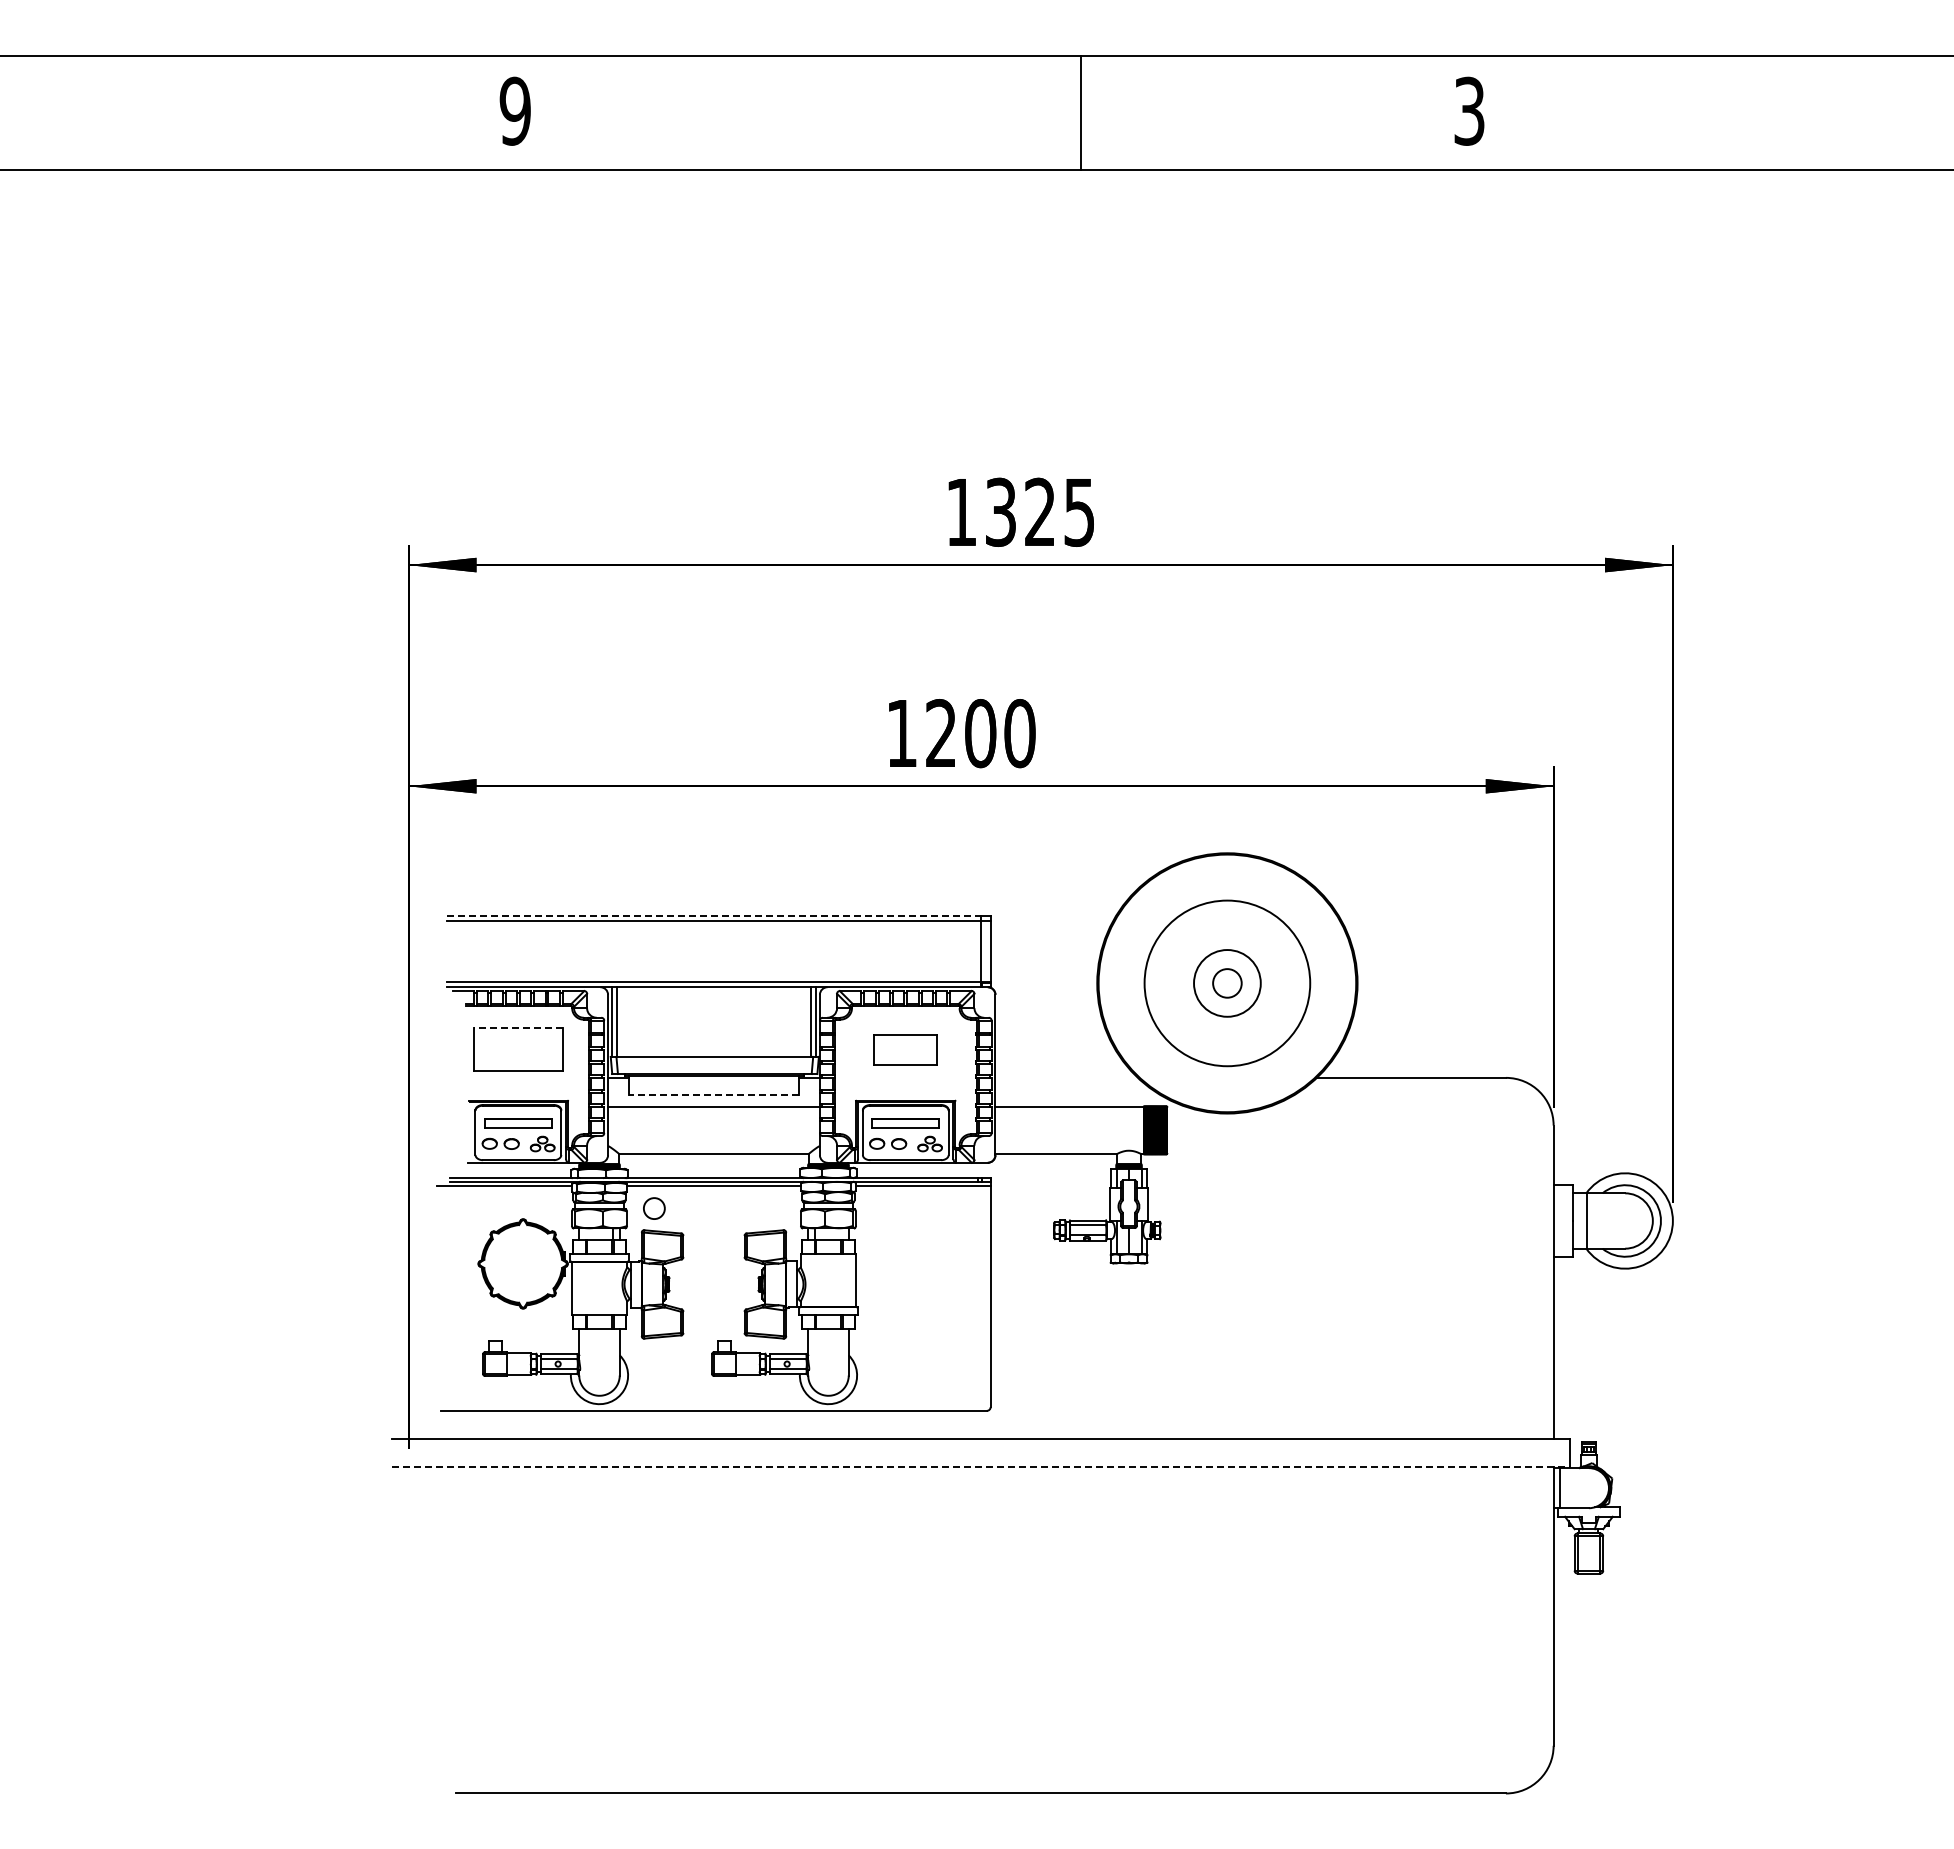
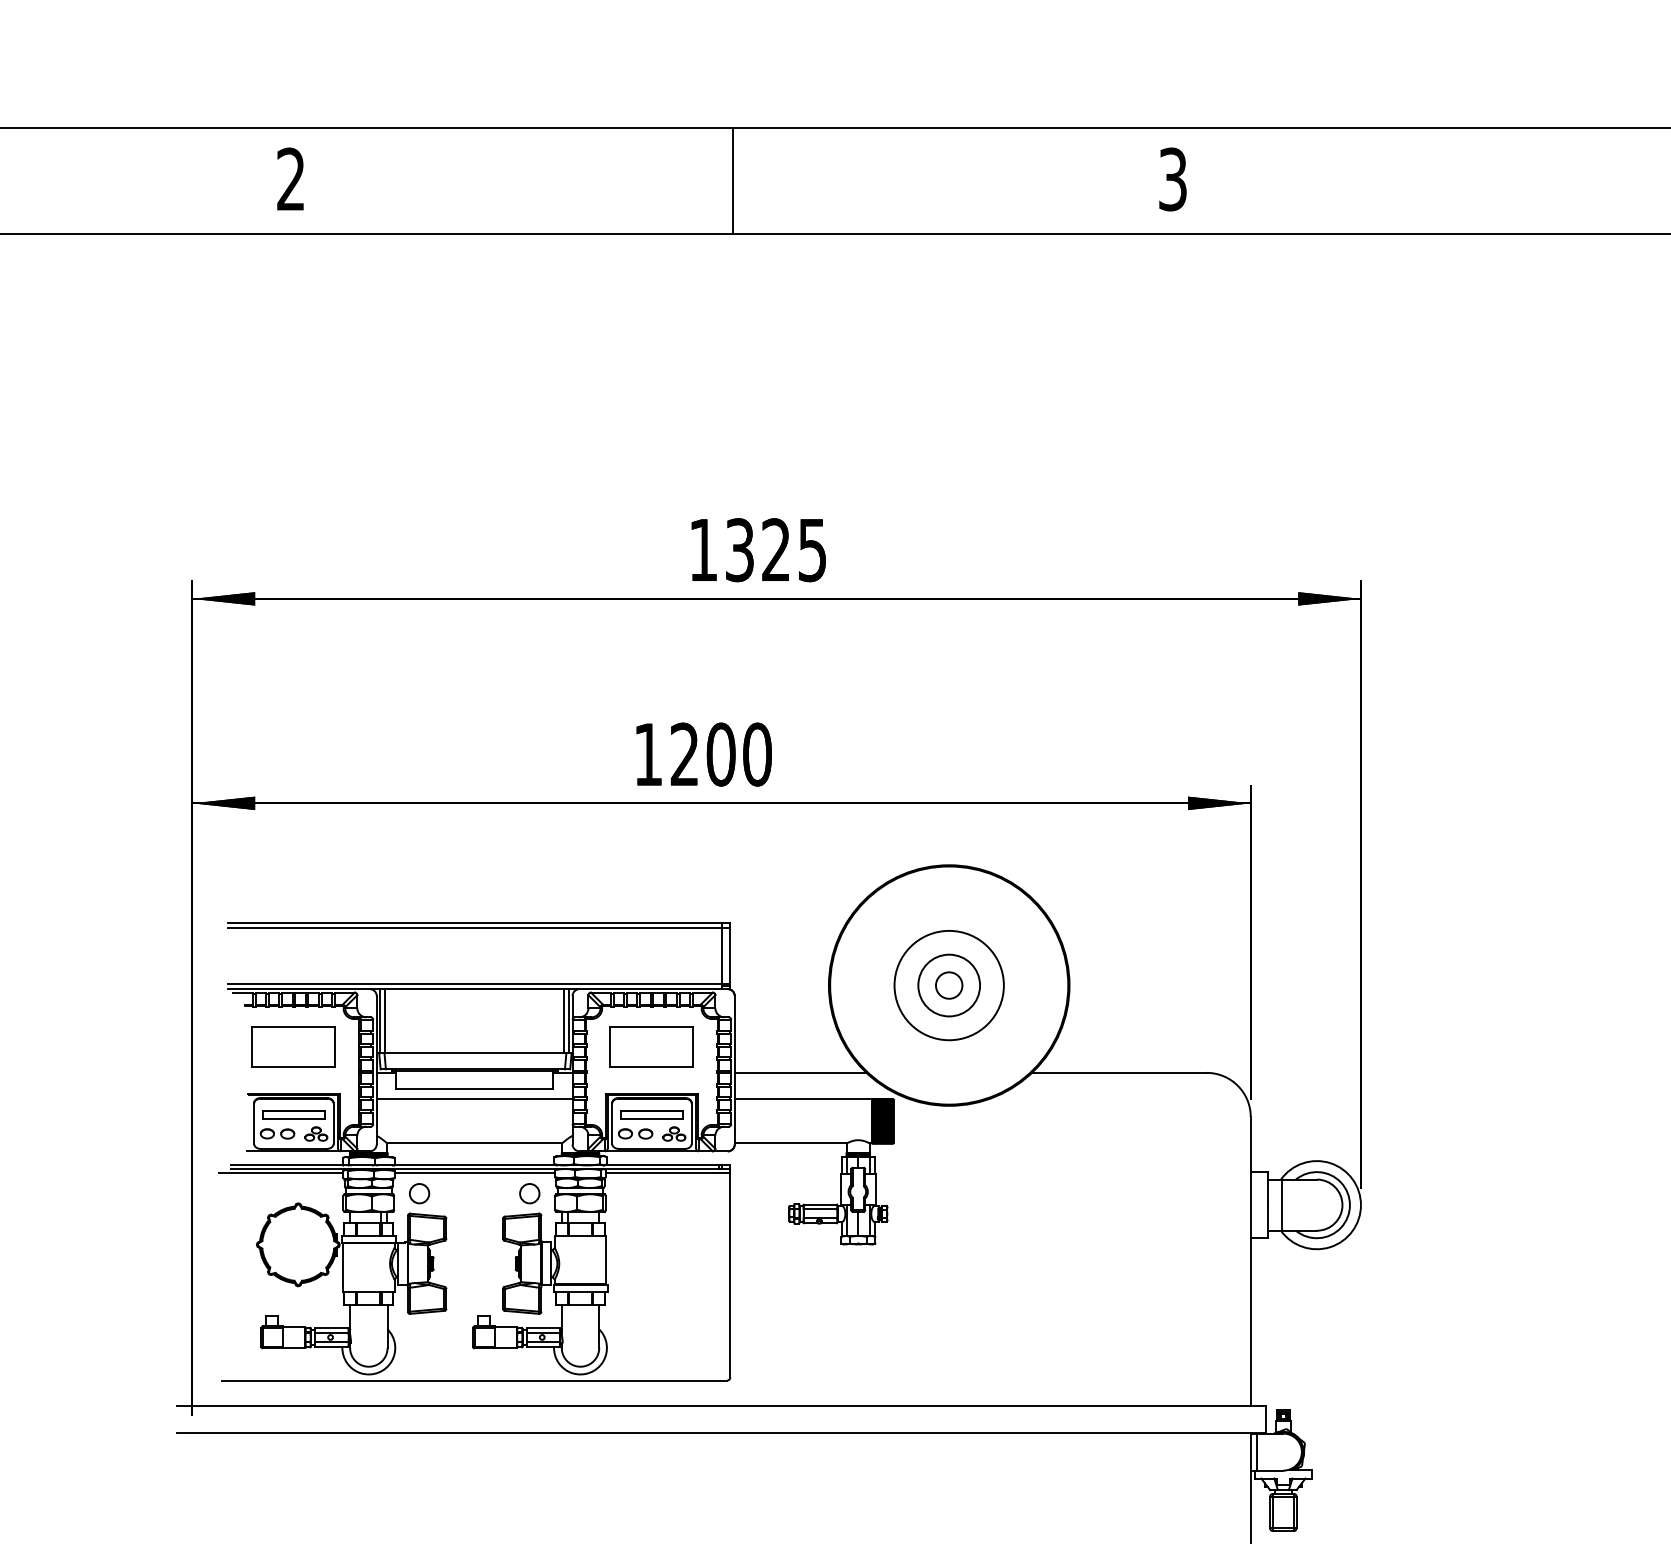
text: (514, 110) -> (290, 178), 9 -> 2
line: (1081, 112) -> (733, 180), moved
line: (714, 915) -> (475, 922), dashed -> solid
circle: (1227, 983) -> (949, 985), size x0.71
line: (518, 1028) -> (293, 1027), dashed -> solid
part: (905, 1049) -> (651, 1046), size x1.43
line: (1066, 1077) -> (800, 1072), added
line: (714, 1095) -> (475, 1089), dashed -> solid
circle: (773, 1208) -> (529, 1193), added
line: (981, 1467) -> (721, 1433), dashed -> solid

